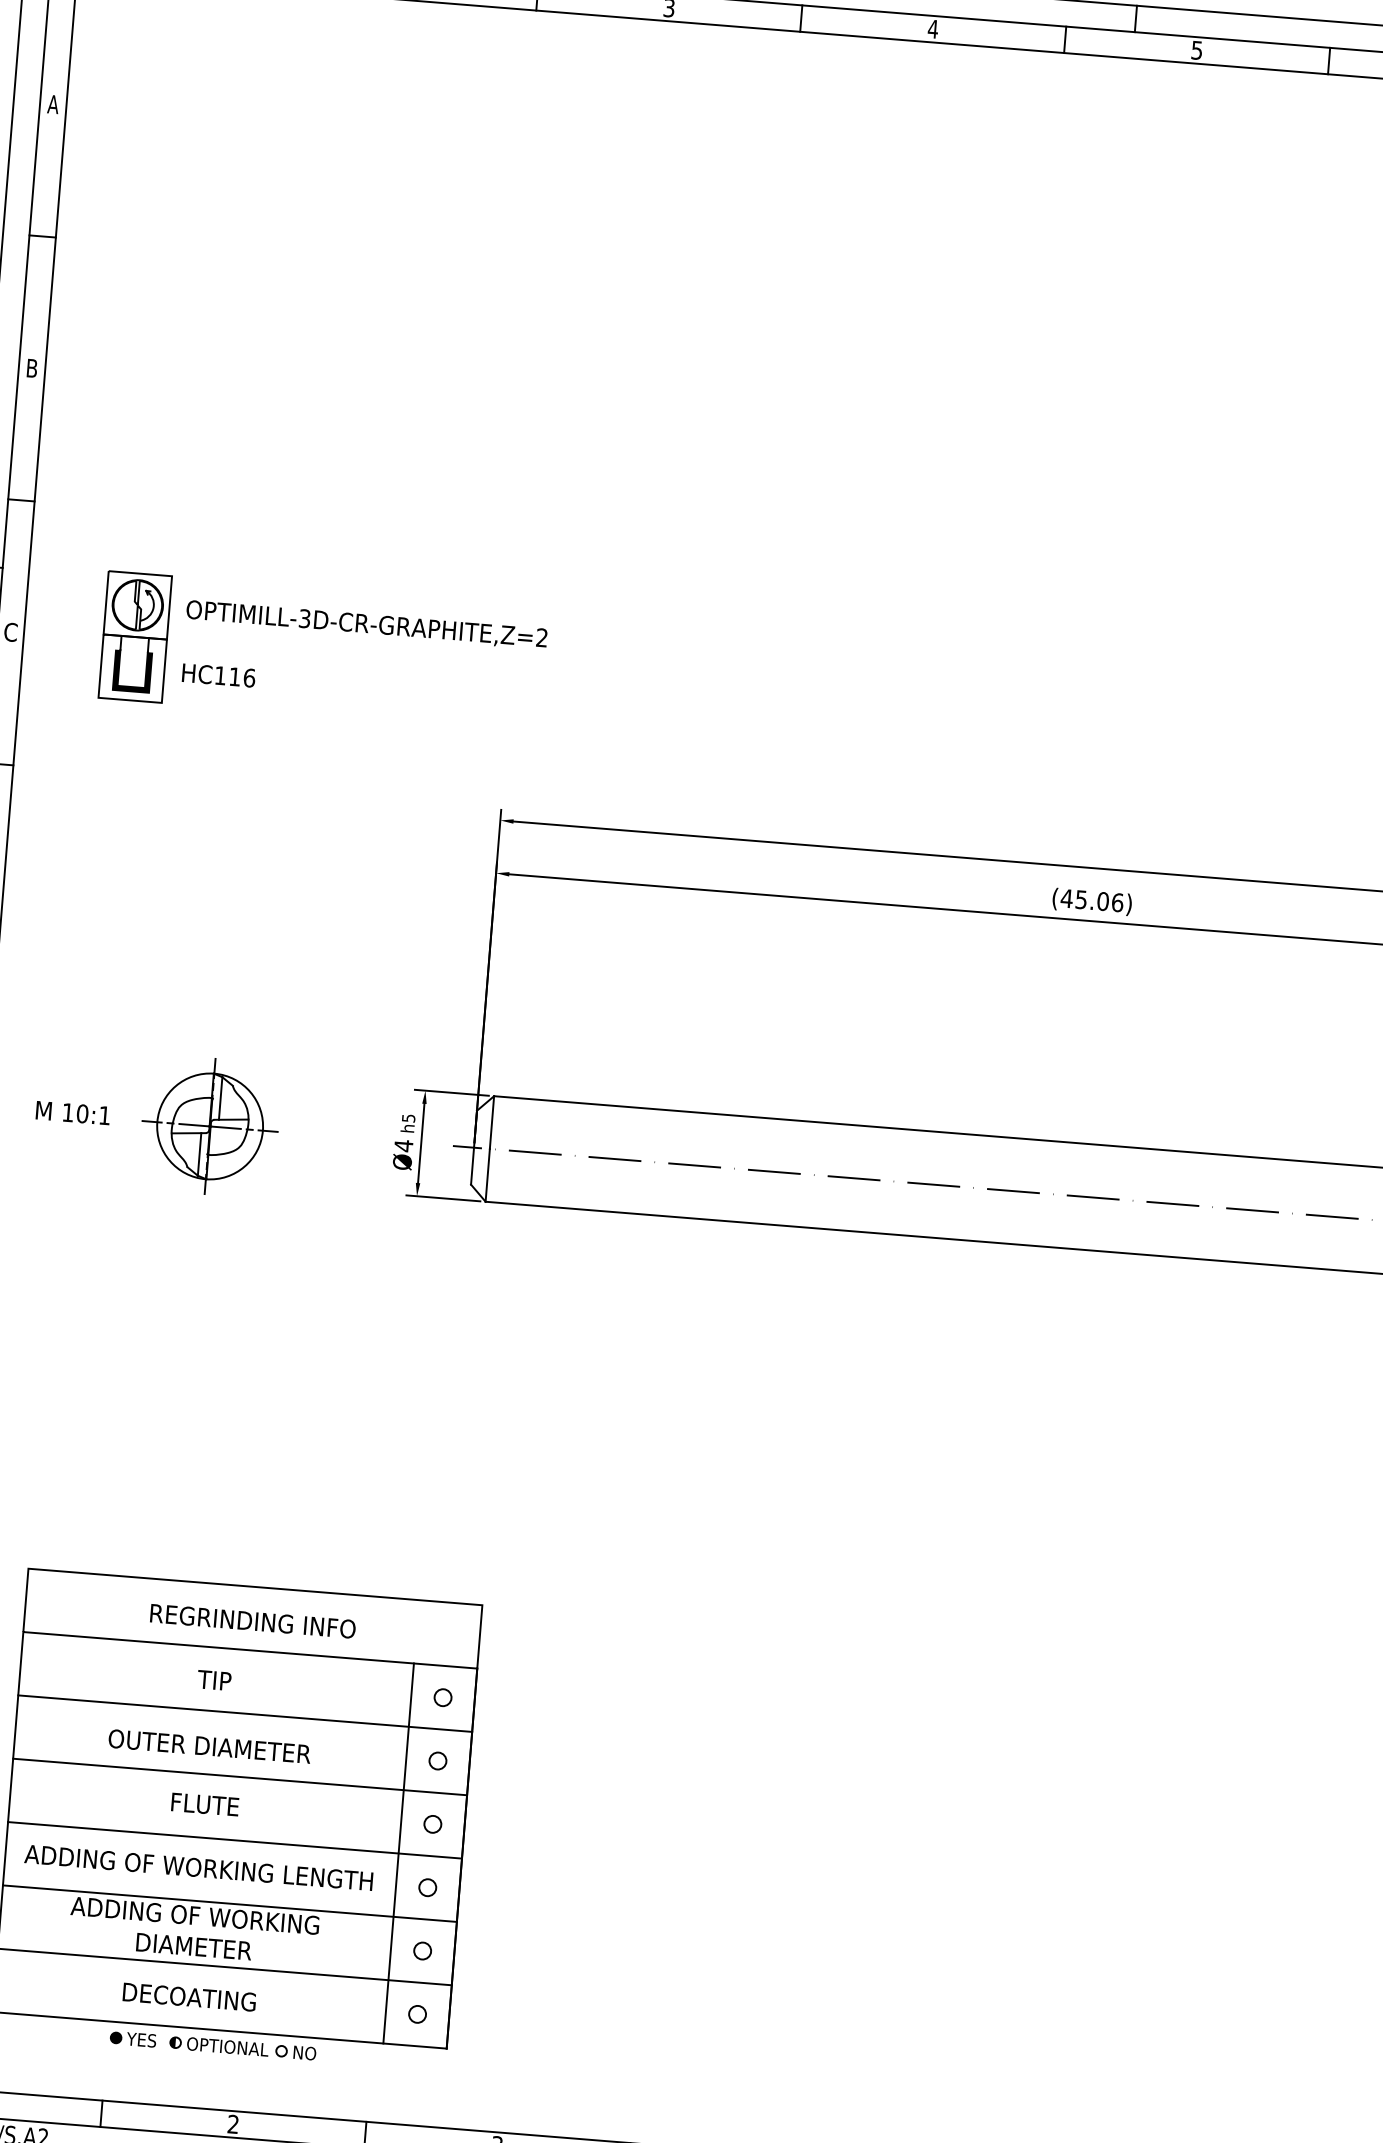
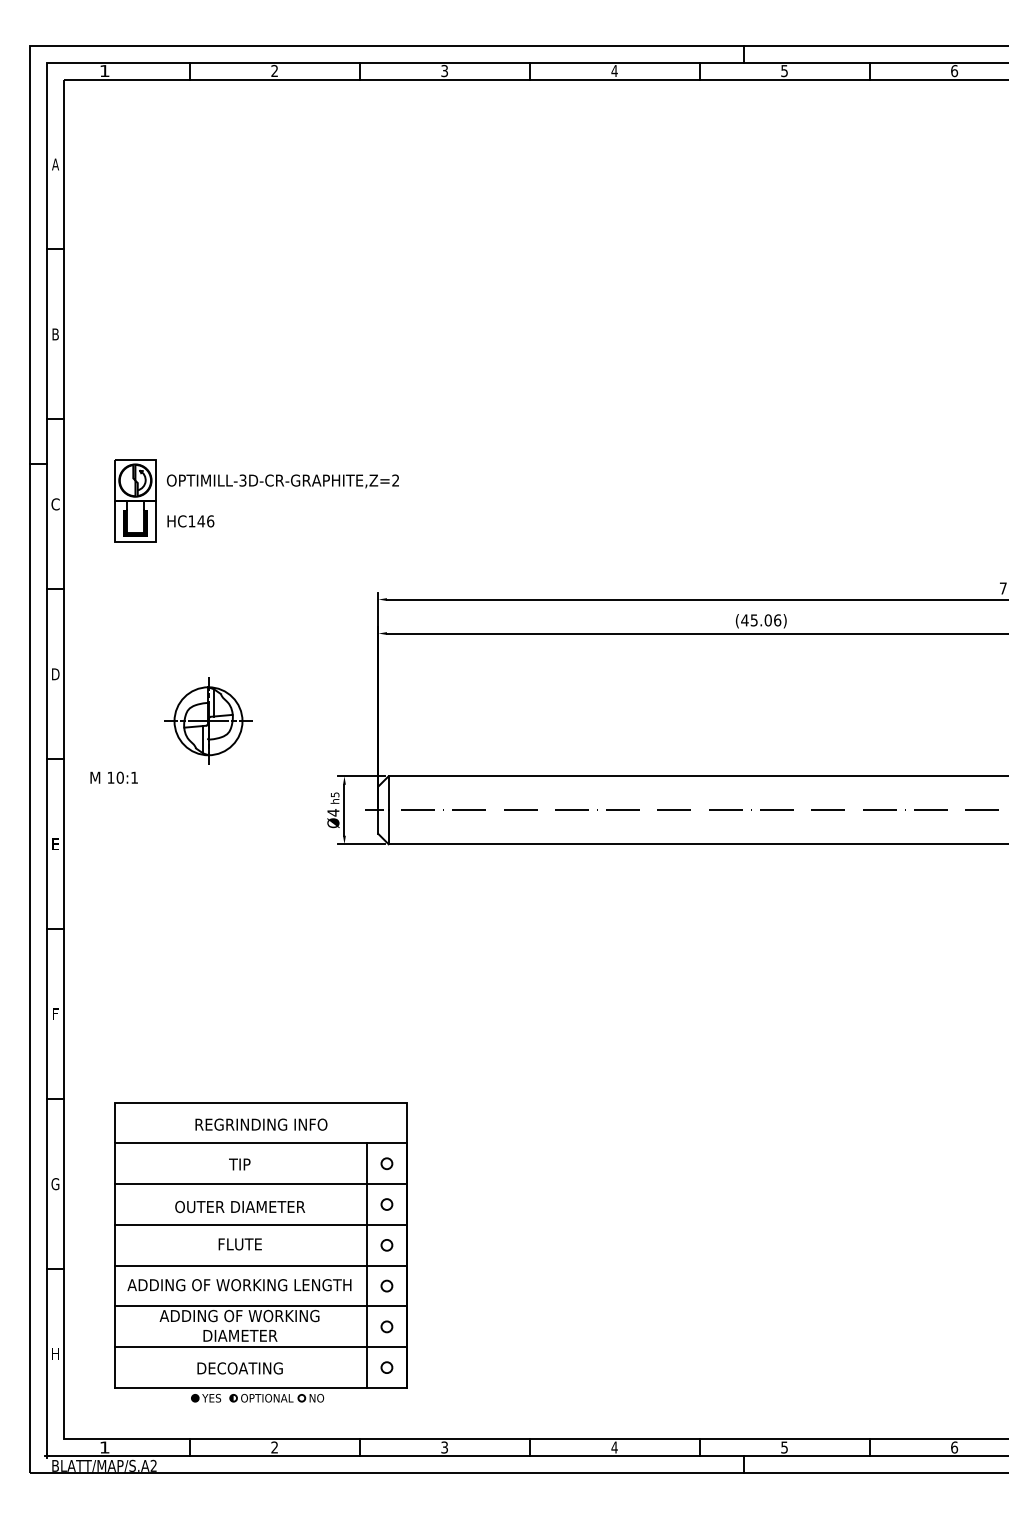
text: (235, 677) -> (201, 521), HC116 -> HC146
text: (72, 1112) -> (113, 777), moved
part: (210, 1125) -> (208, 720), moved

